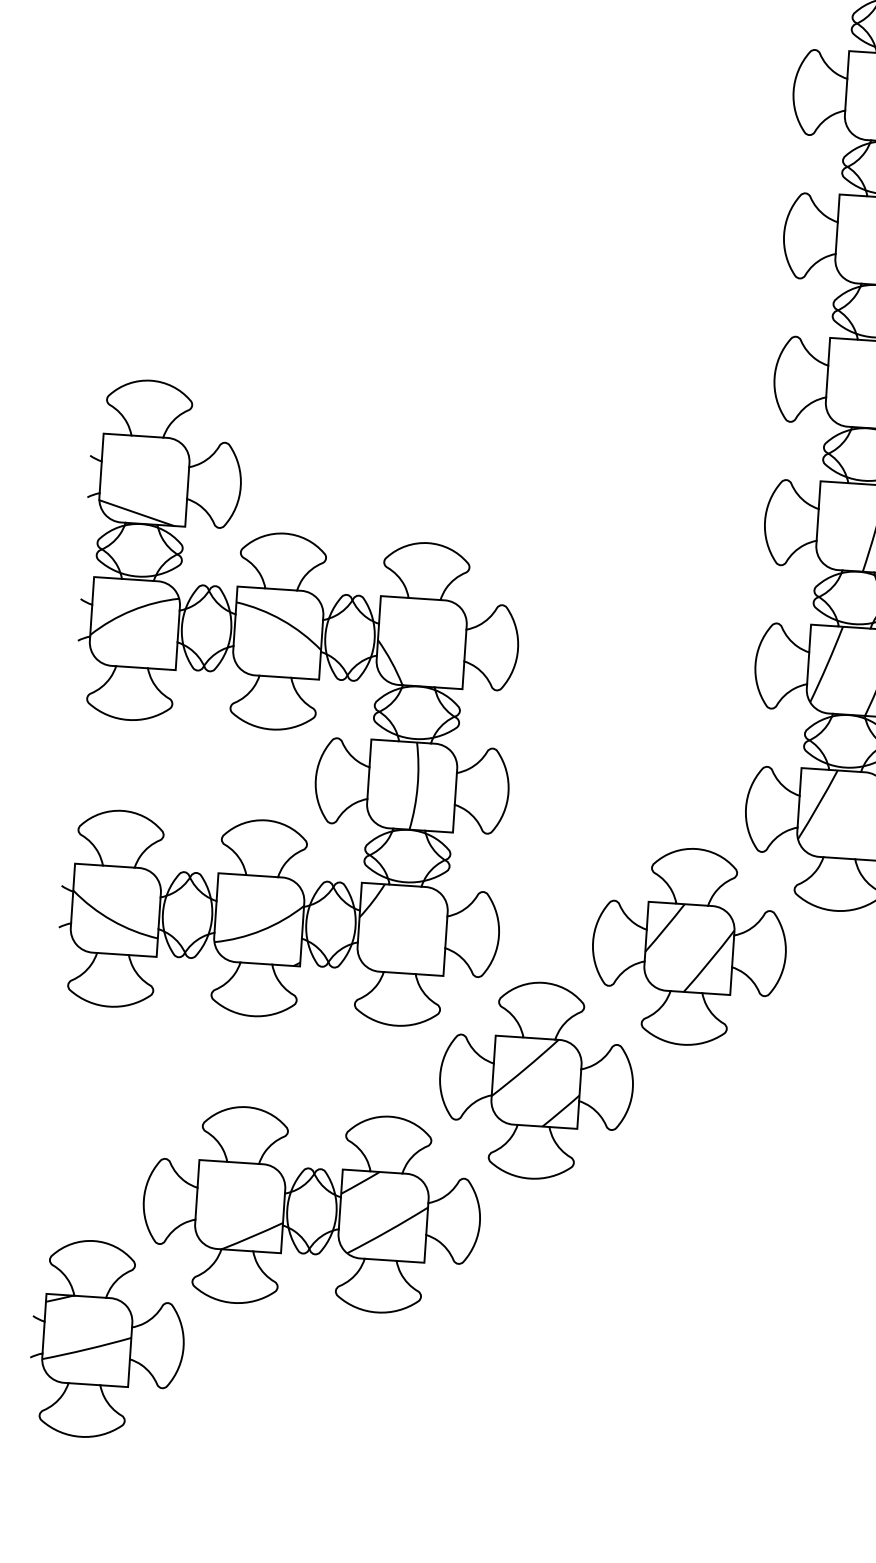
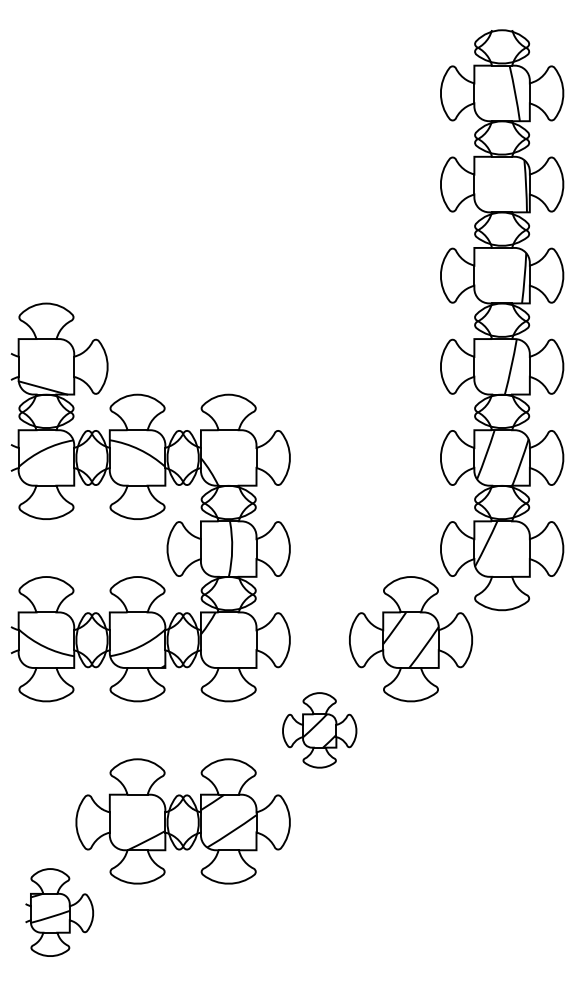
part: (536, 1080) -> (319, 730), size x0.6
part: (107, 1340) -> (59, 912), size x0.7

